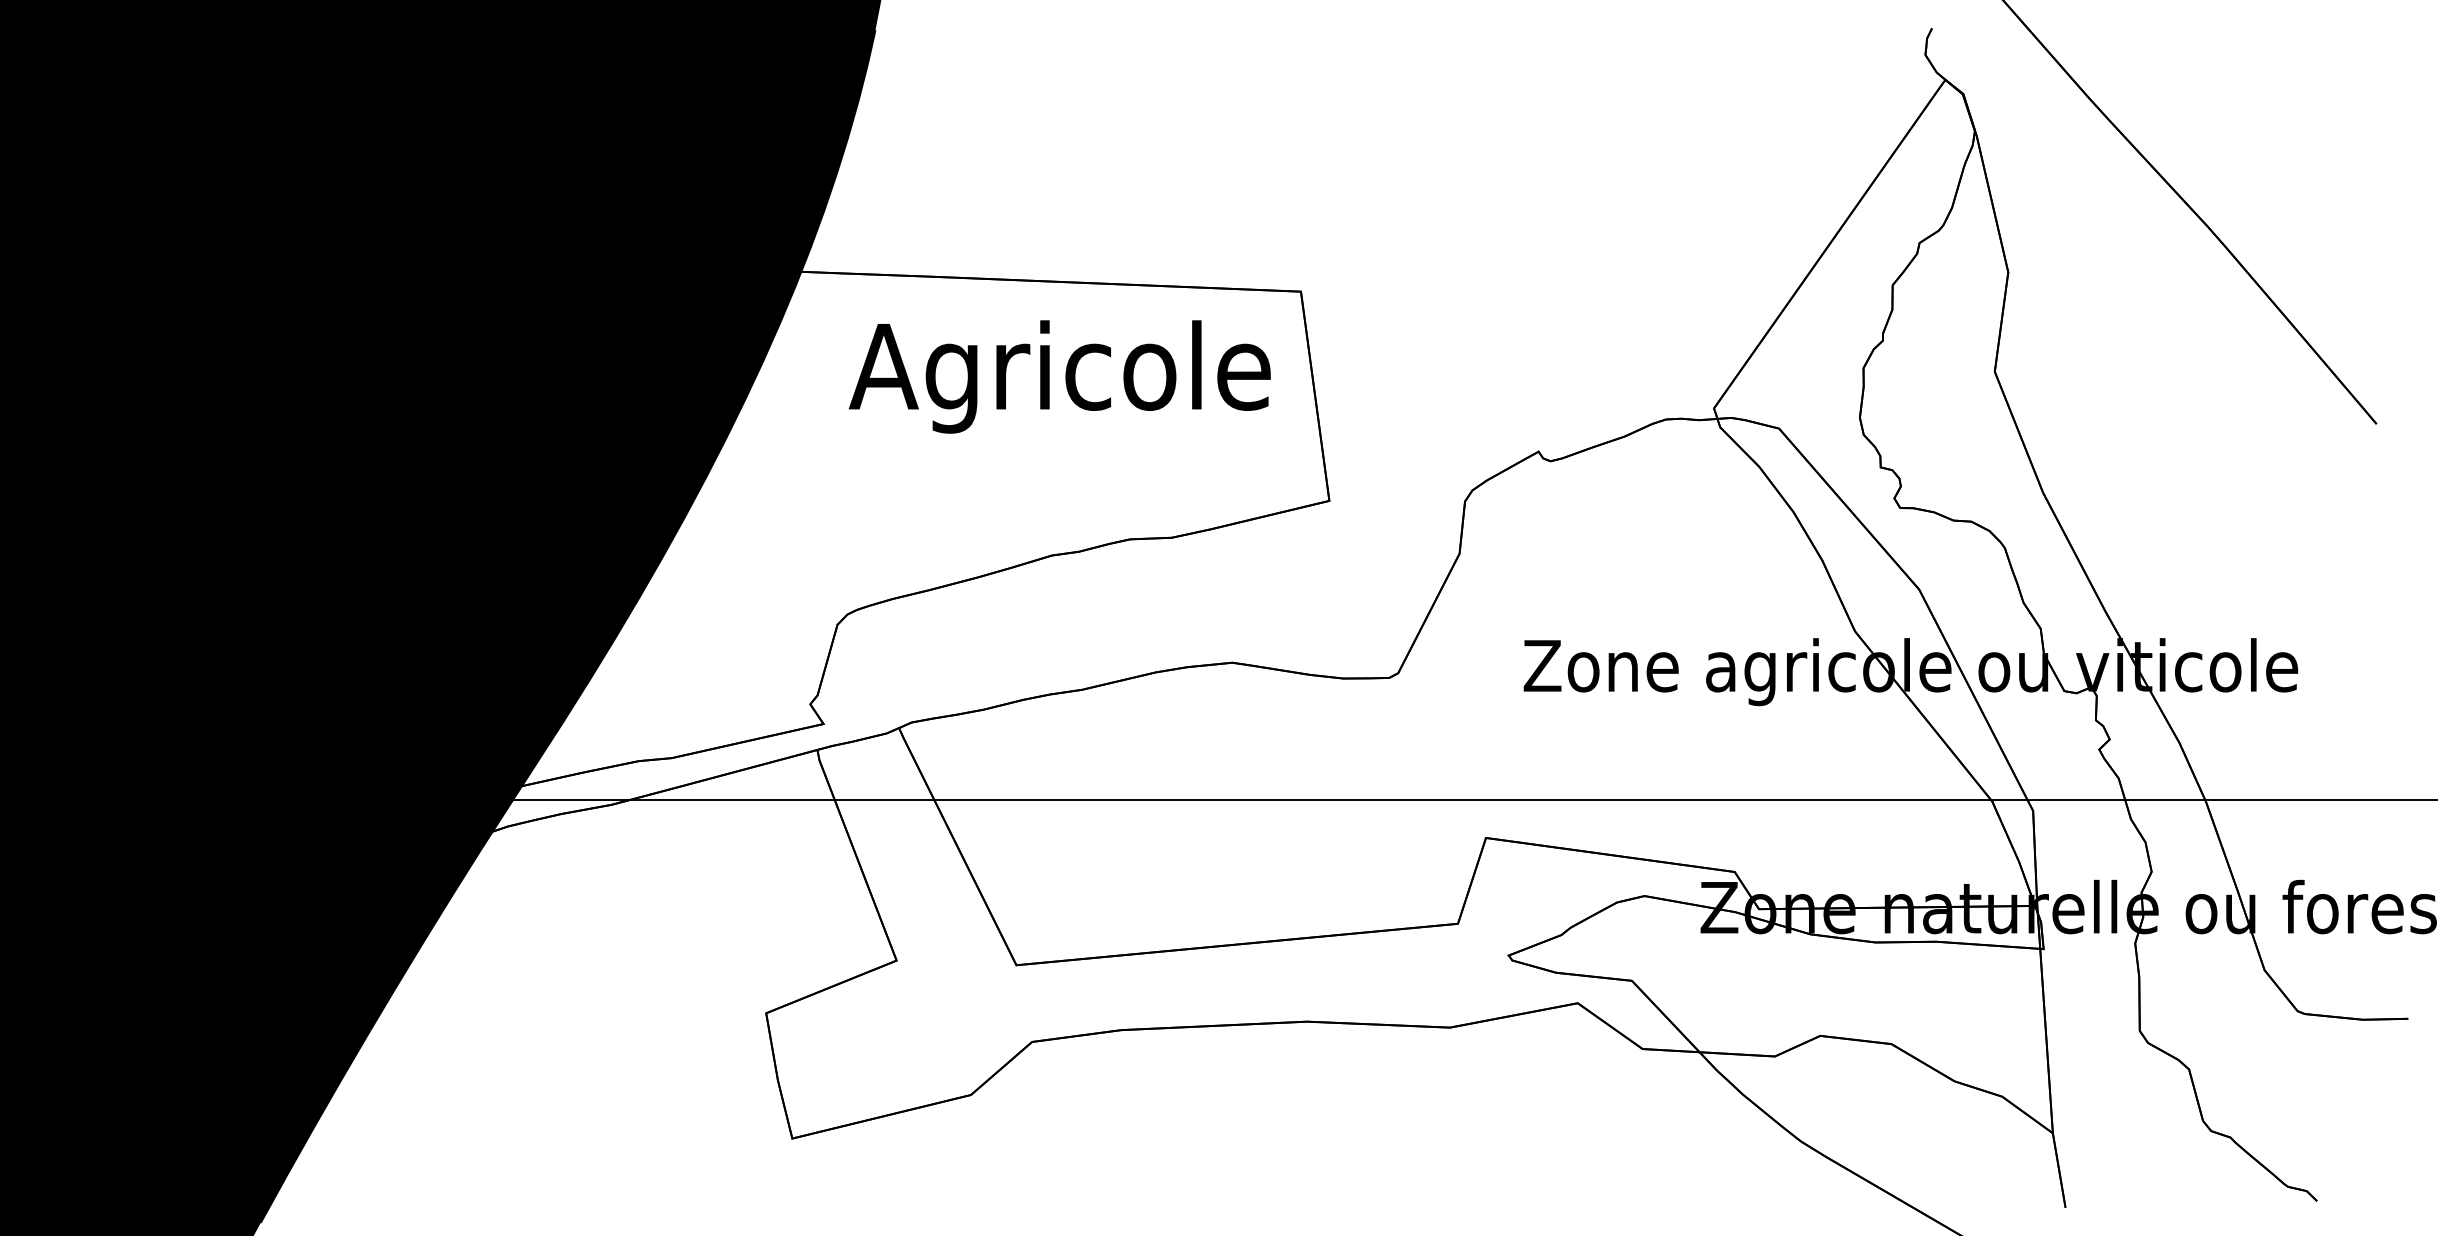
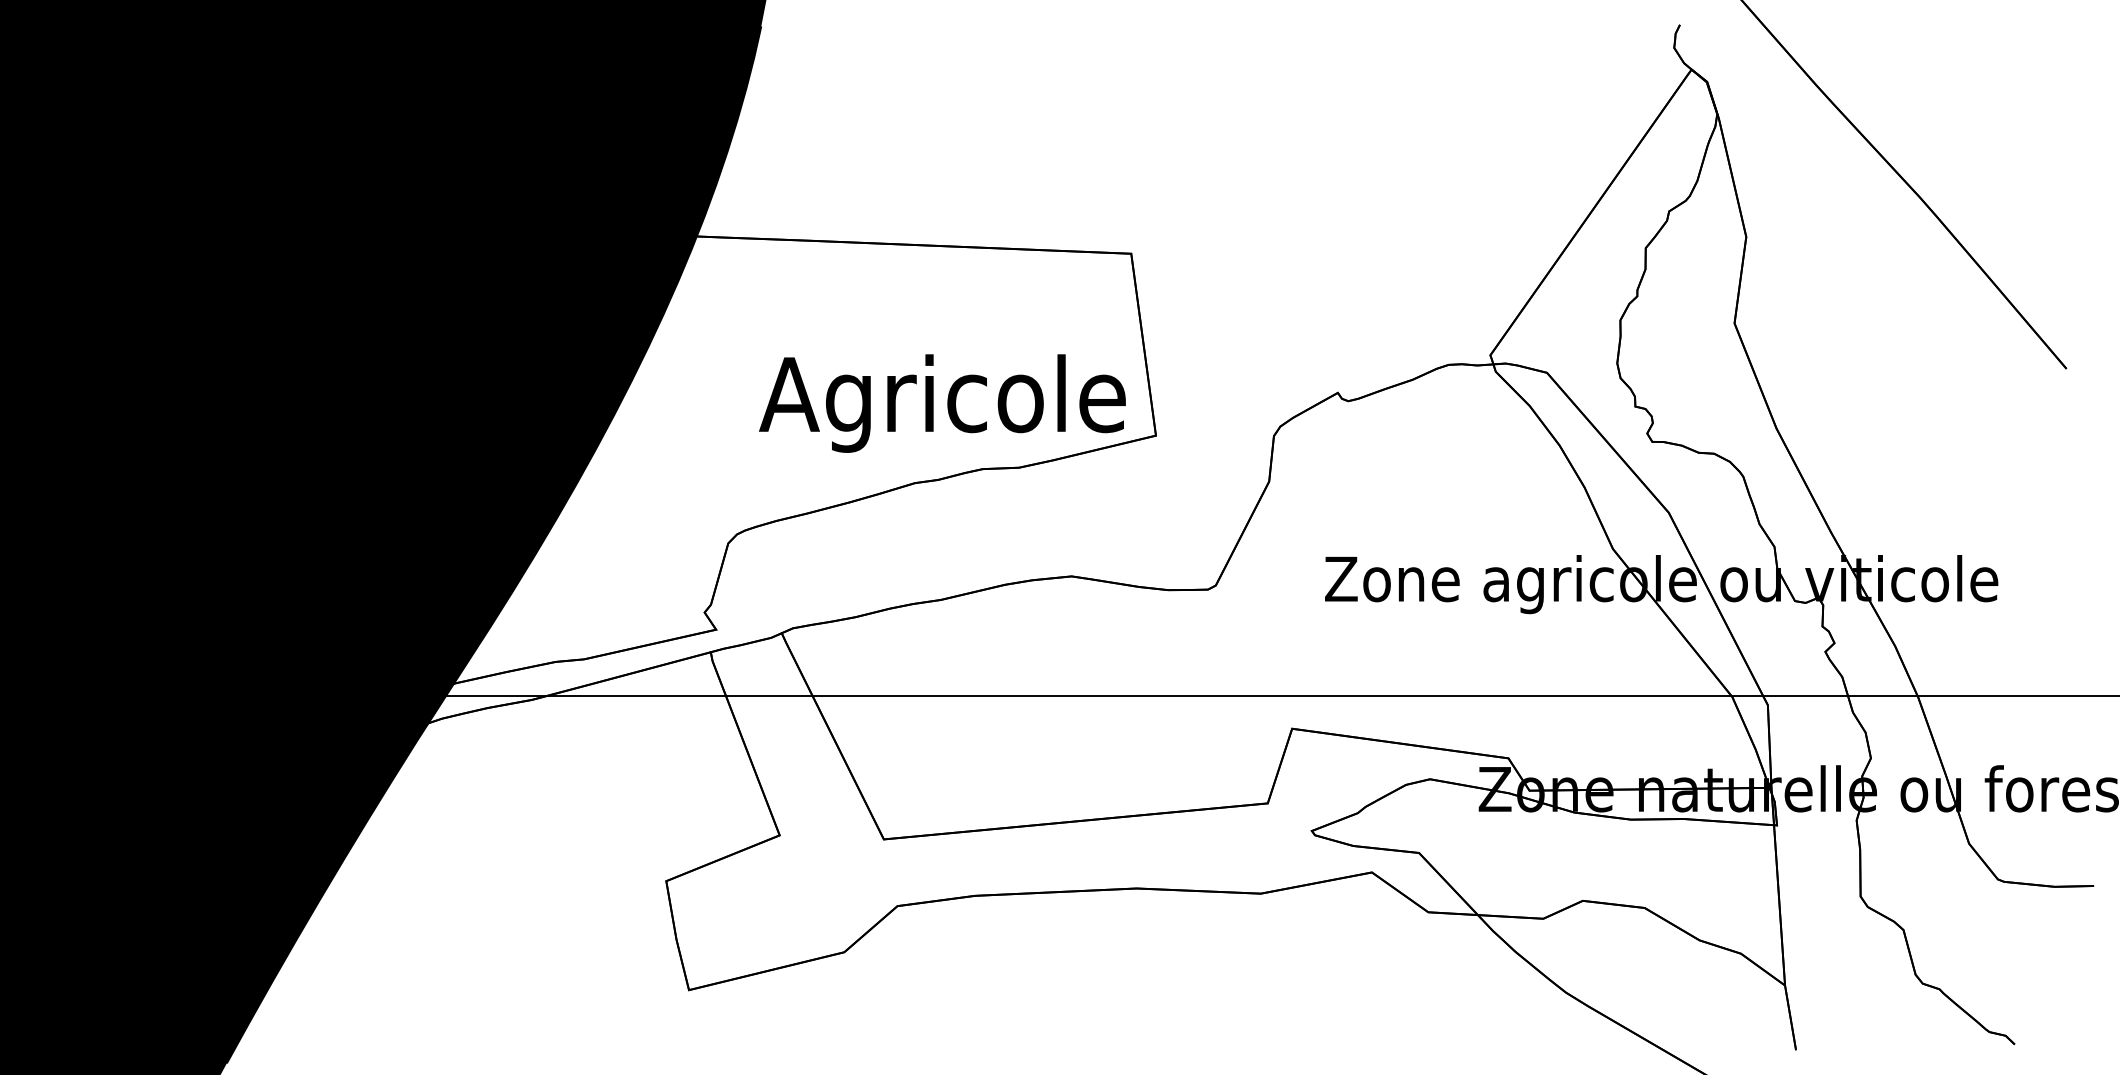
text: (1059, 376) -> (942, 403), moved

